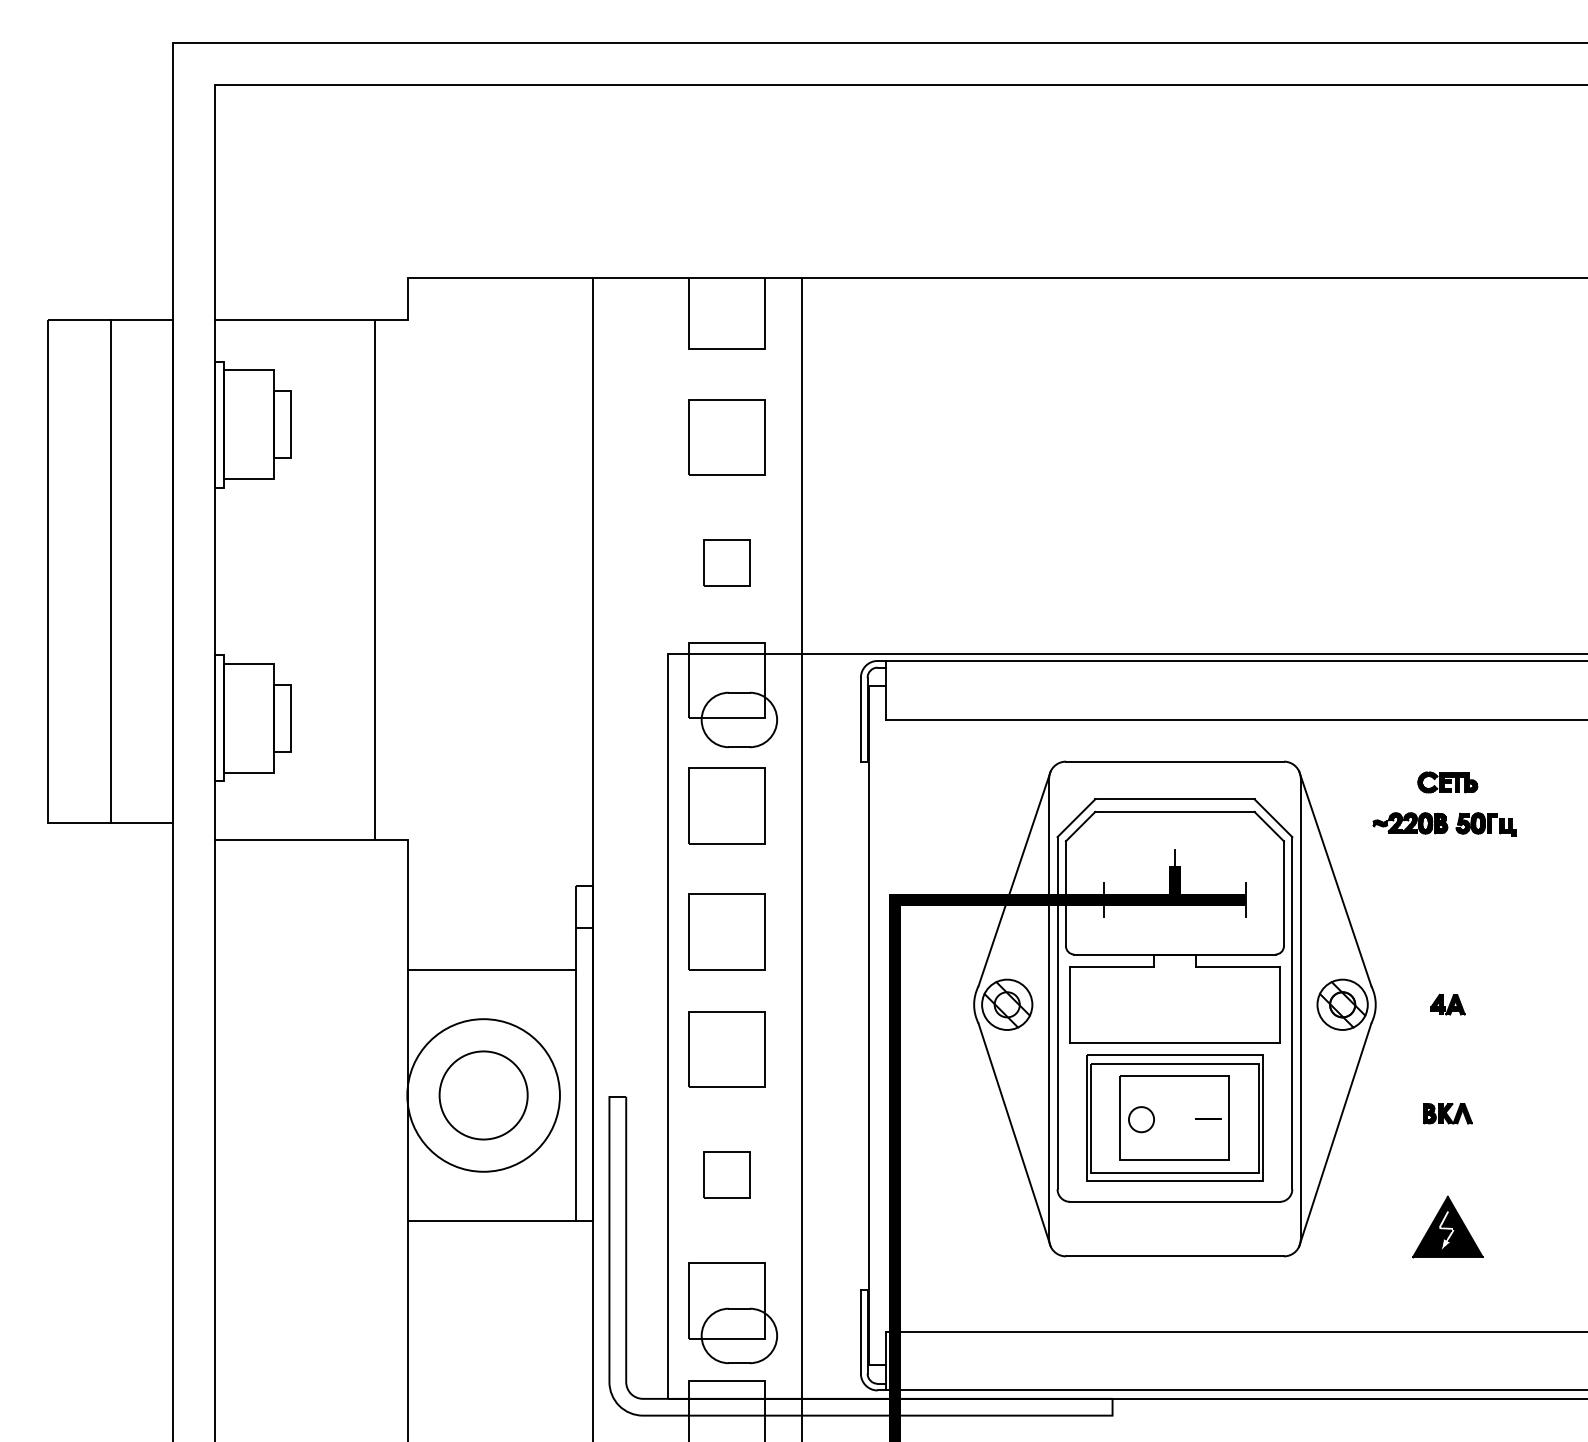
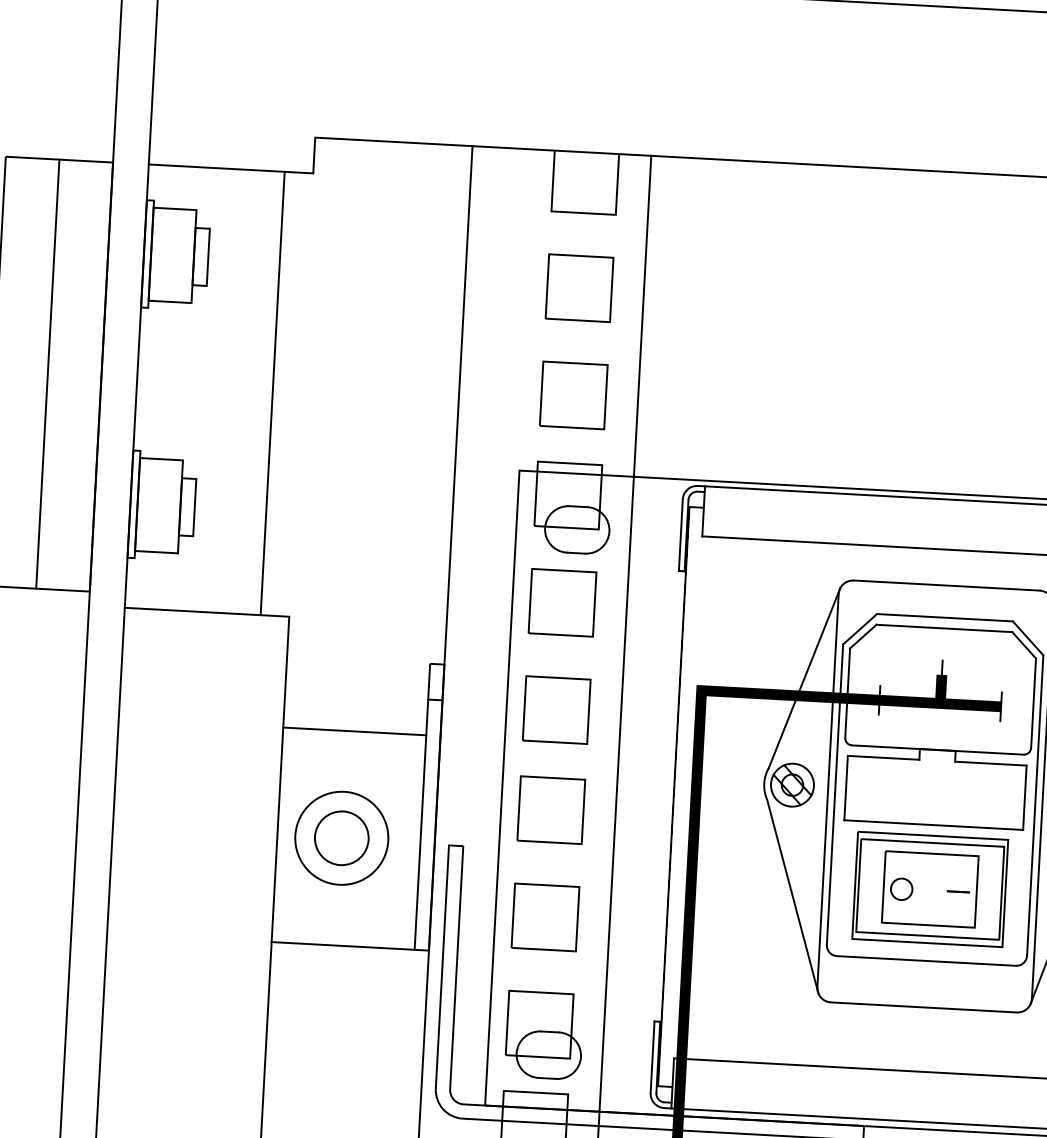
part: (726, 562) -> (573, 395), size x1.67
circle: (483, 1094) -> (341, 837), size x0.71
circle: (483, 1095) -> (341, 838), size x0.71
part: (726, 1174) -> (545, 916), size x1.67

